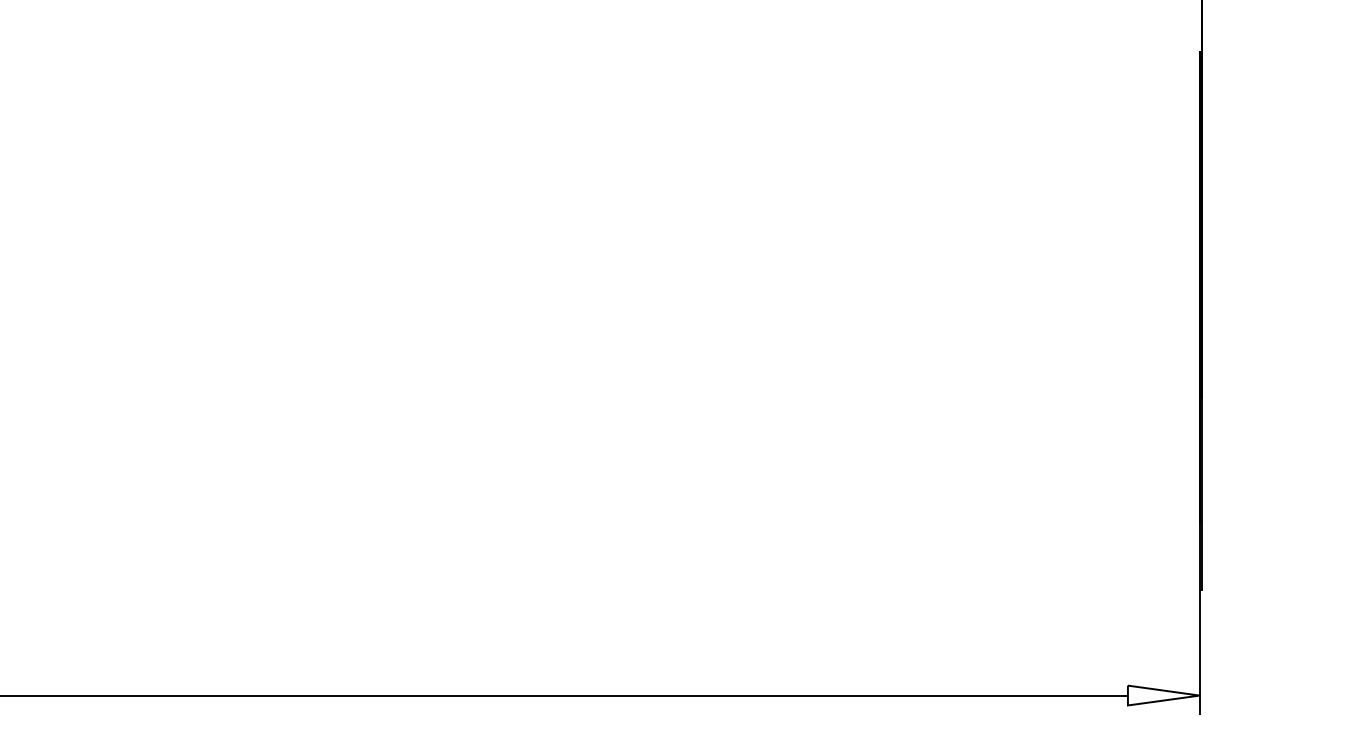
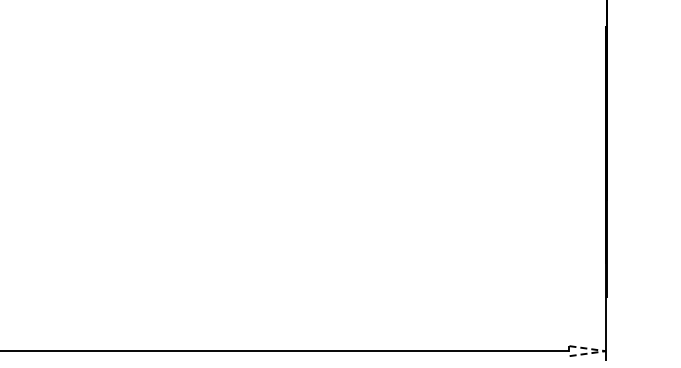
line: (1187, 696) -> (599, 351), solid -> dashed

